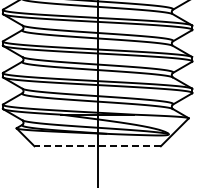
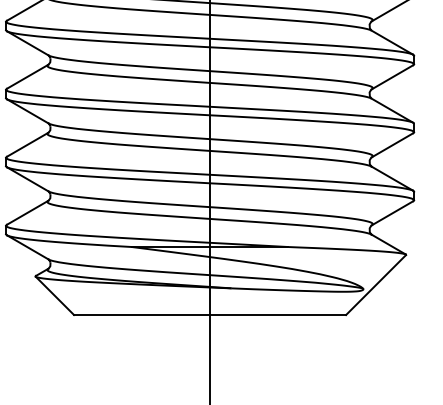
line: (97, 146) -> (209, 315), dashed -> solid

